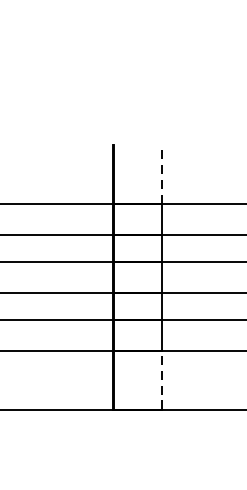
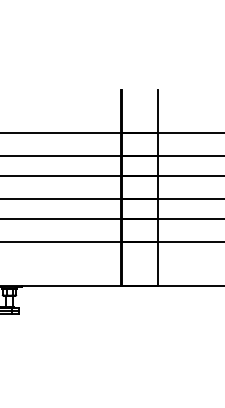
line: (161, 174) -> (157, 111), dashed -> solid
line: (161, 379) -> (157, 263), dashed -> solid

